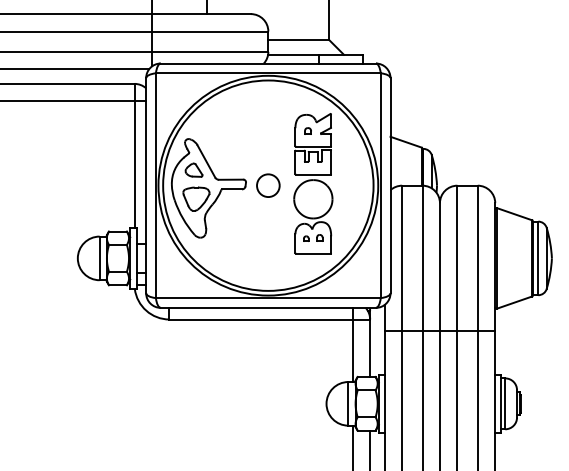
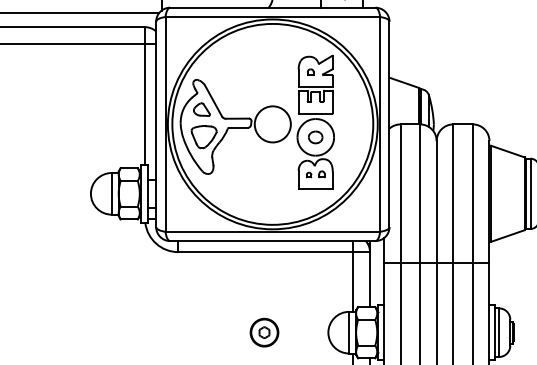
circle: (268, 185) -> (272, 124), size x1.67
part: (313, 199) -> (315, 137), added
part: (259, 403) -> (264, 332), added

